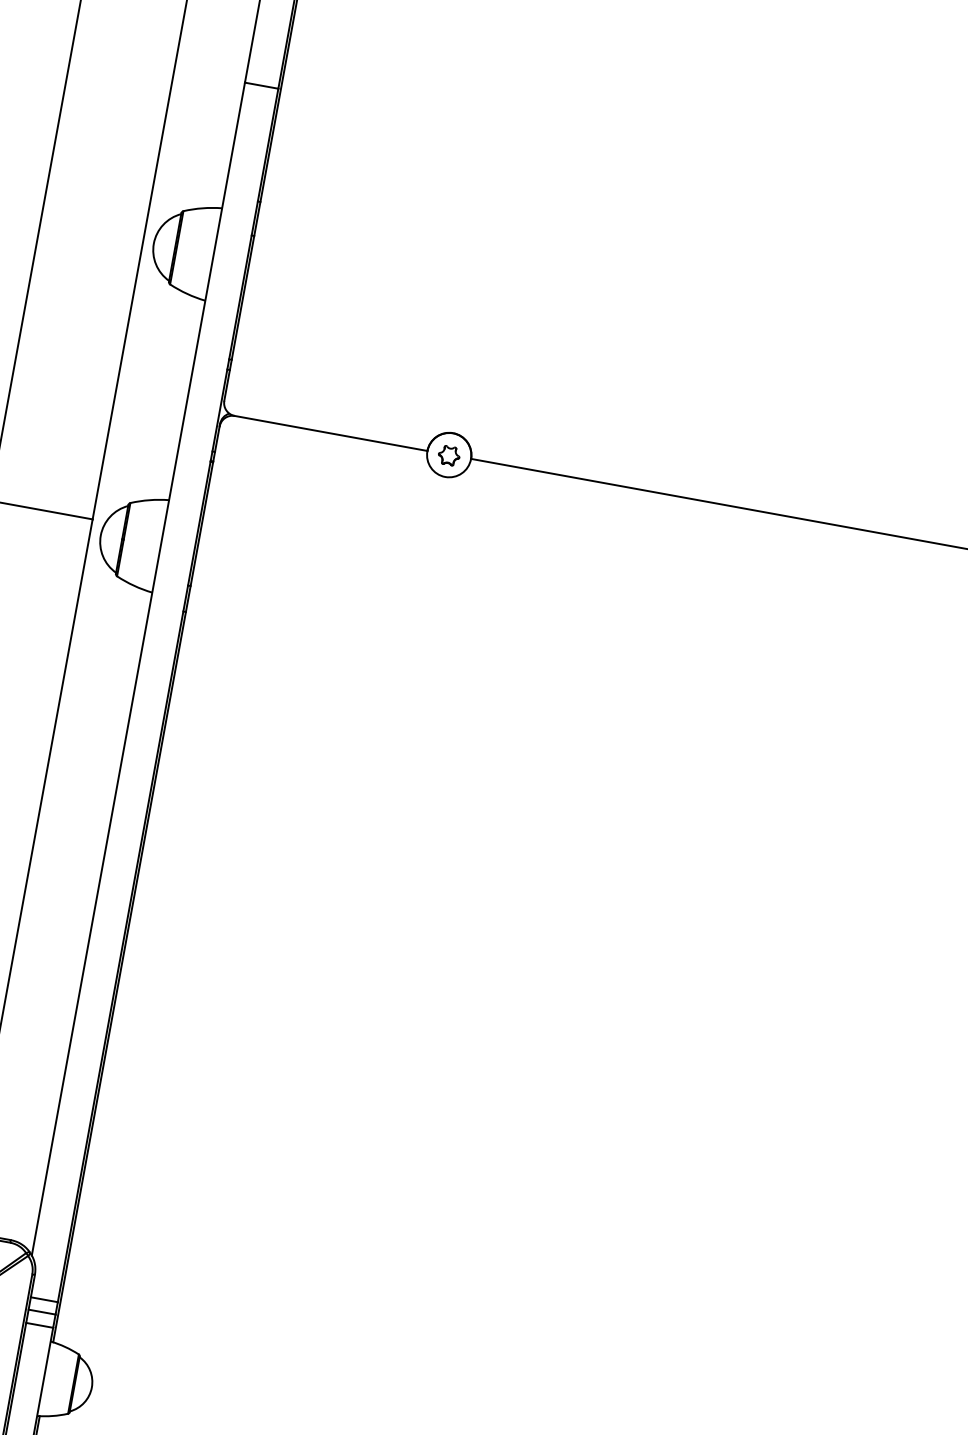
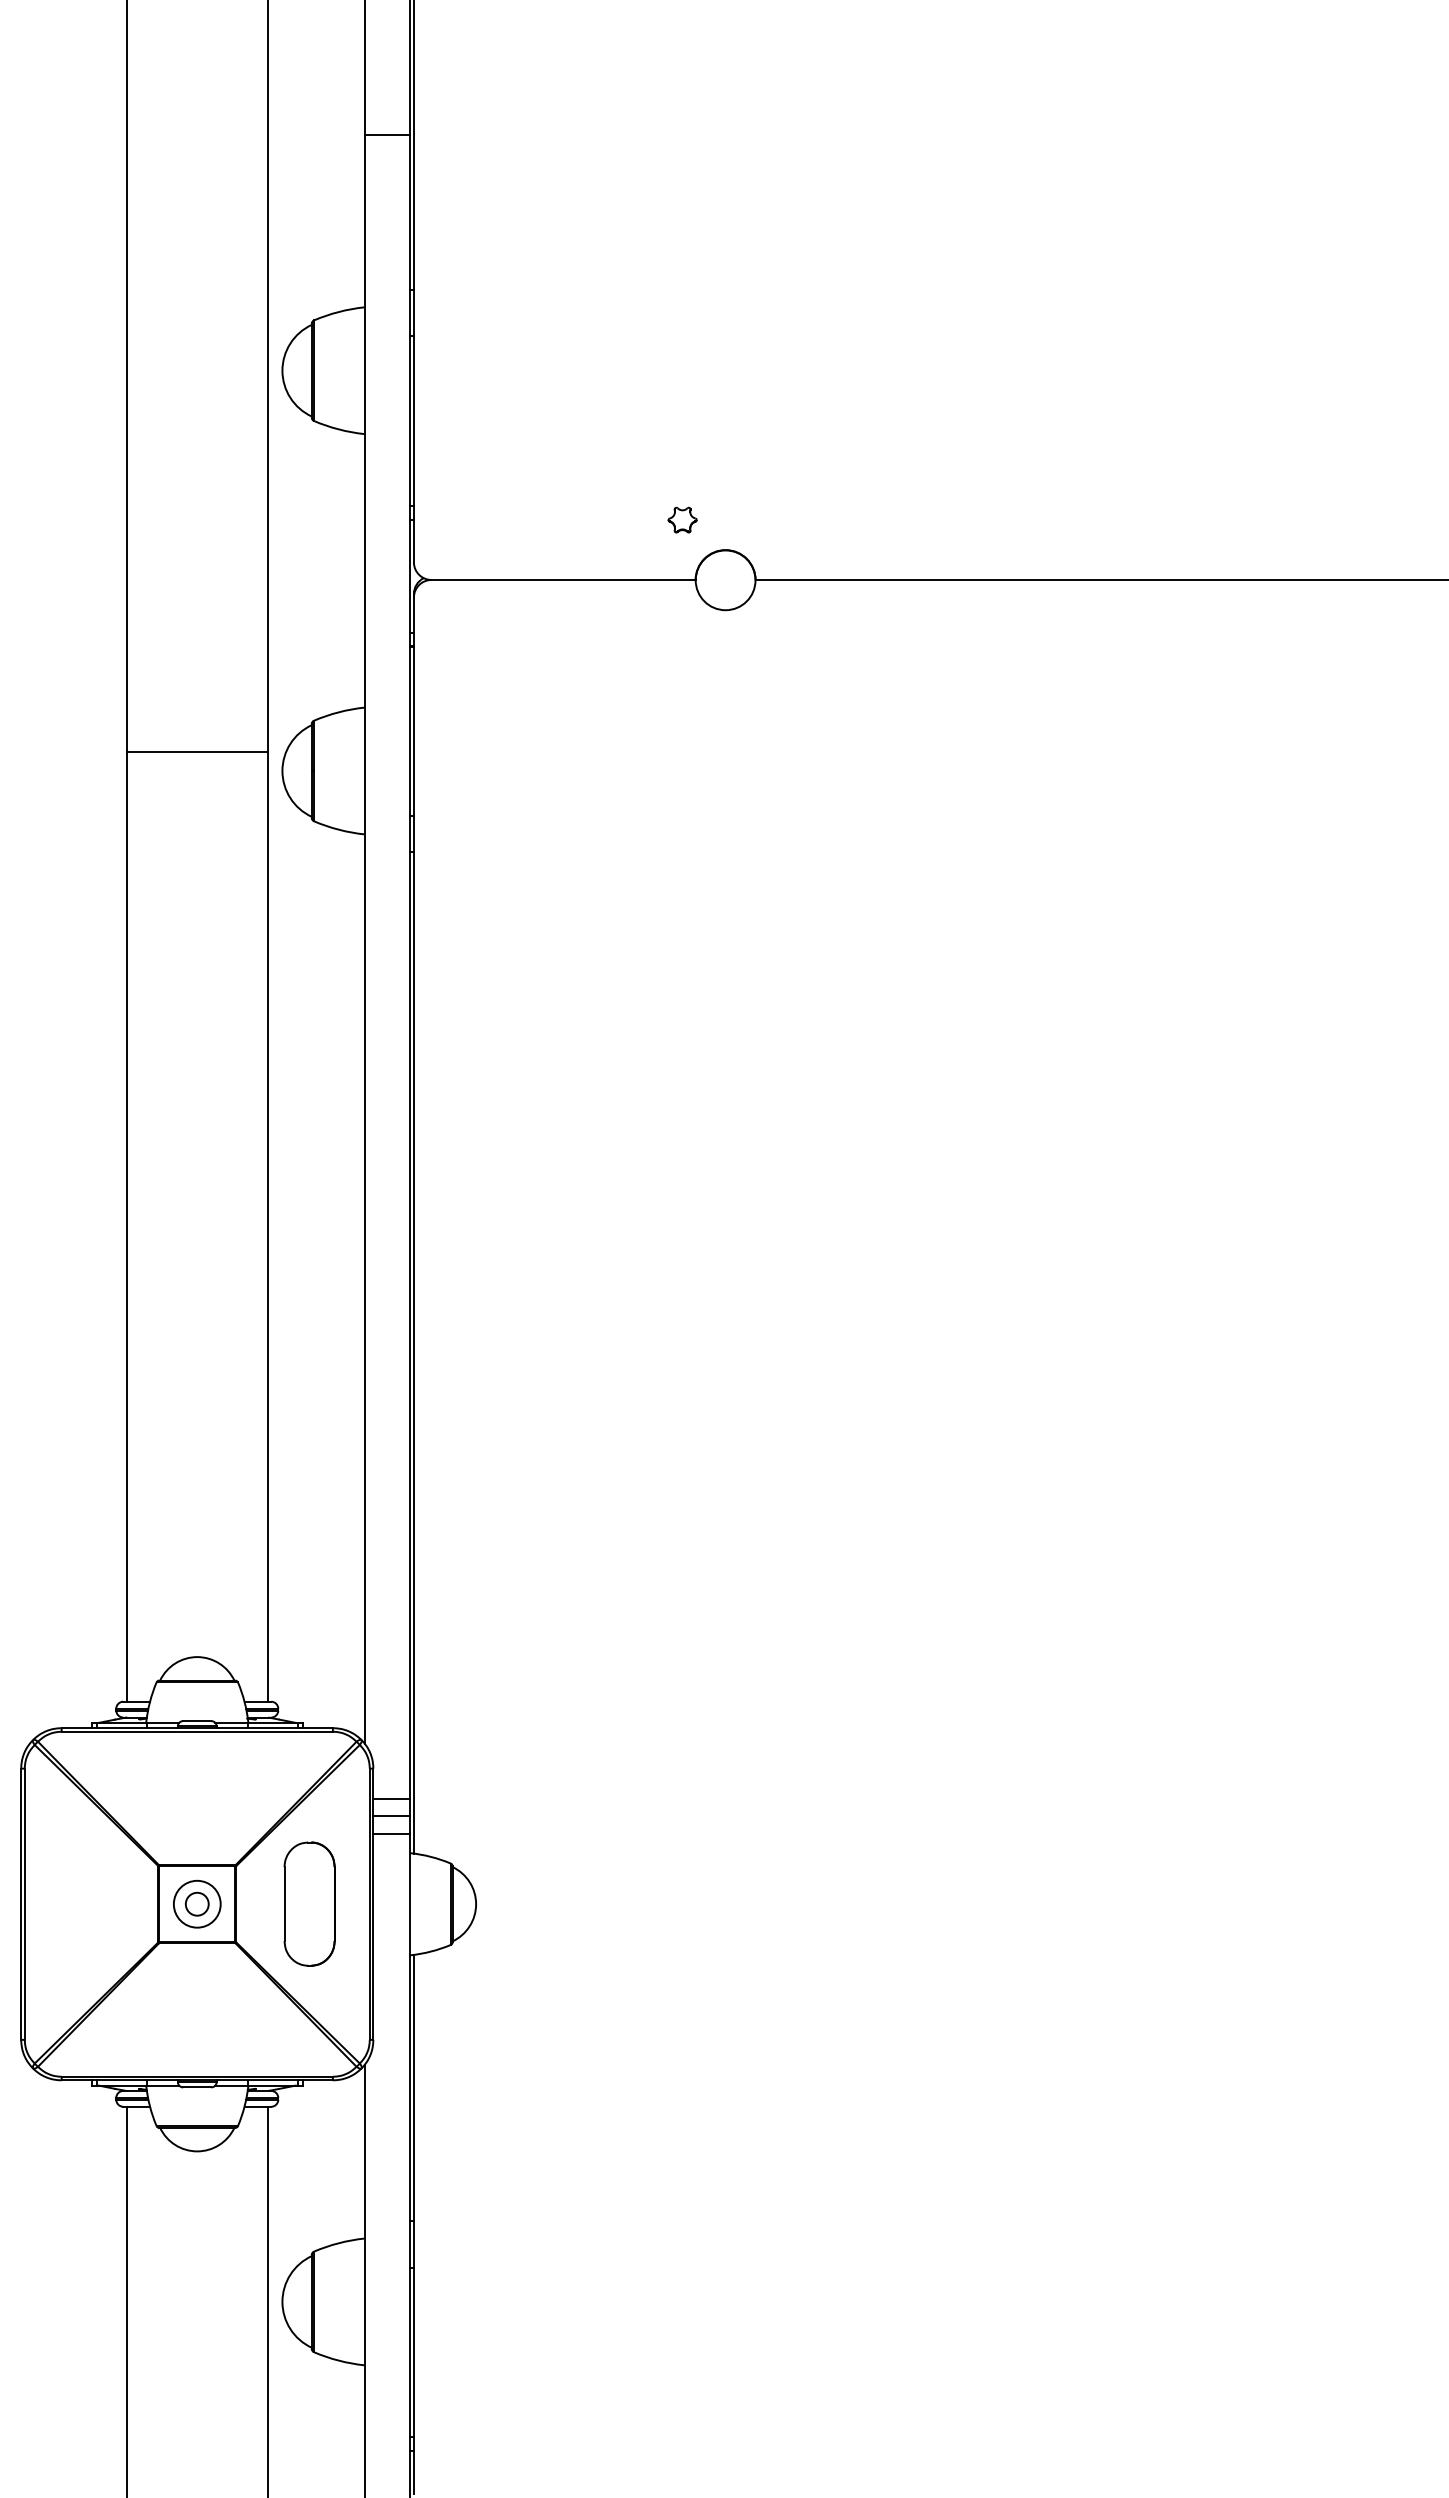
part: (449, 455) -> (682, 519), moved

